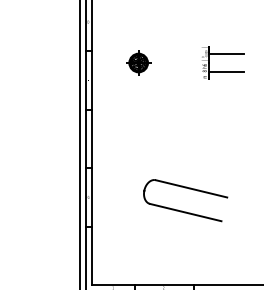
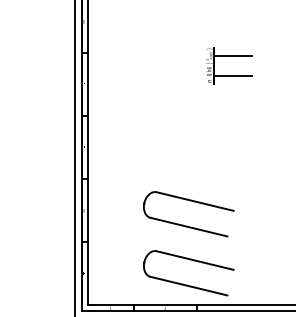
part: (138, 62) -> (137, 65), removed
part: (184, 265) -> (187, 284), added

